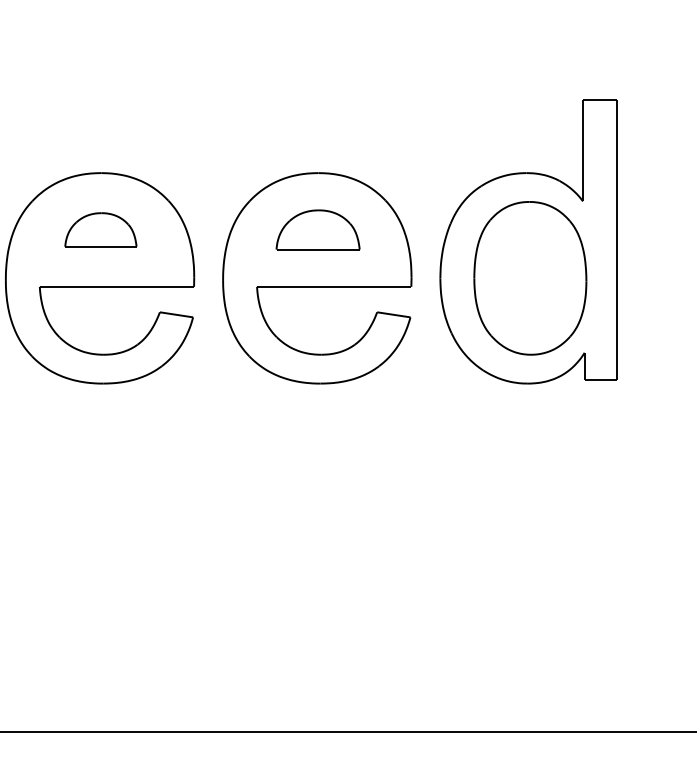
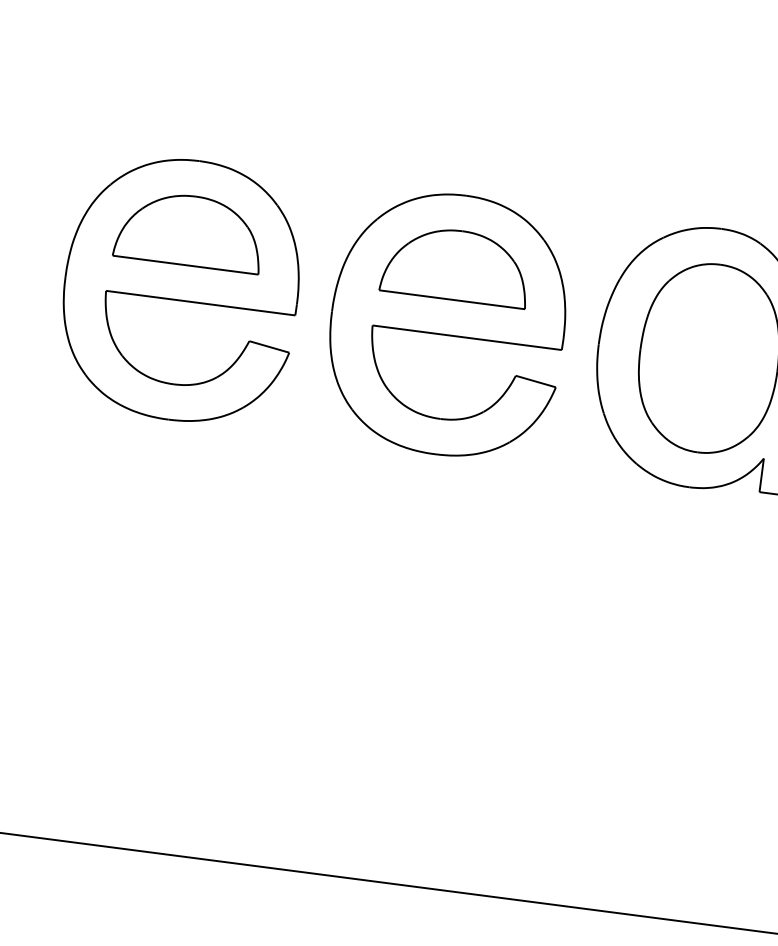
part: (100, 229) -> (189, 230), size x1.67
part: (317, 229) -> (455, 264), size x1.43

